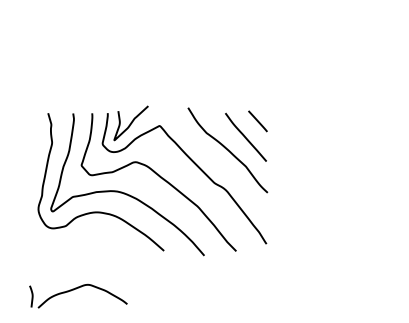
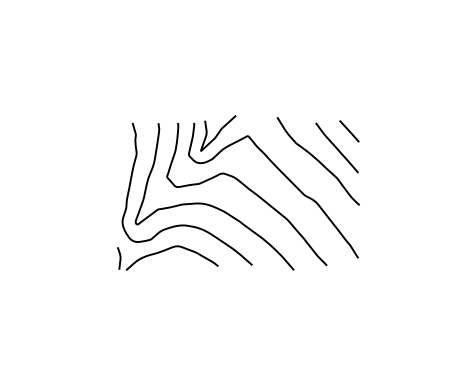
part: (75, 289) -> (164, 251), moved

